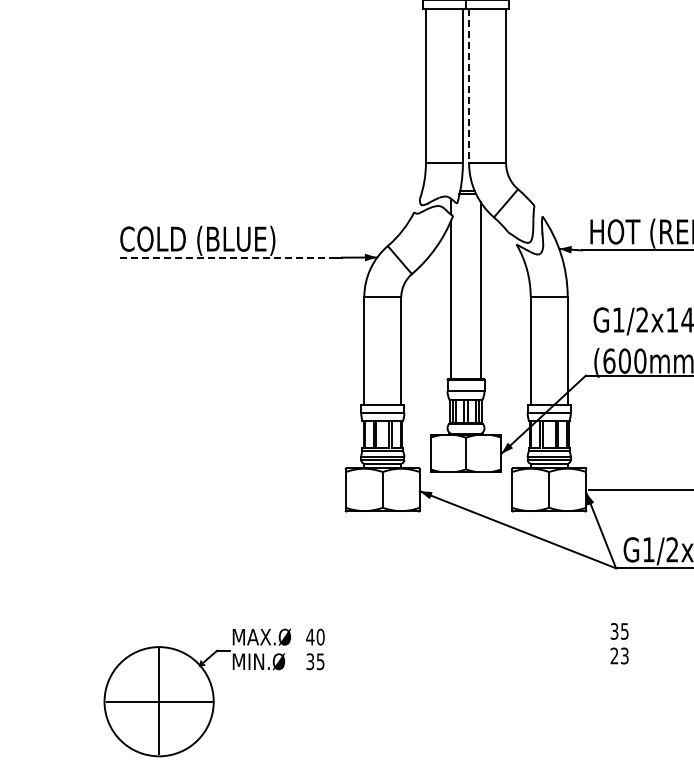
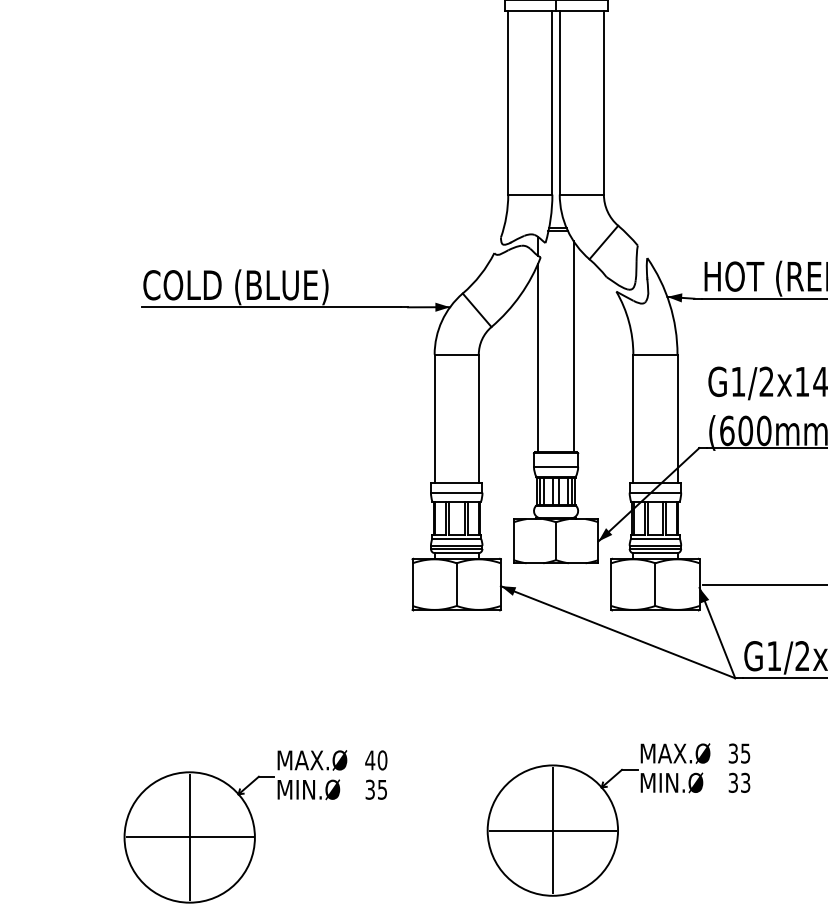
line: (469, 86) -> (560, 103), dashed -> solid
line: (226, 257) -> (270, 307), dashed -> solid
text: (614, 656) -> (733, 783), 23 -> 33
part: (501, 686) -> (598, 819), added

